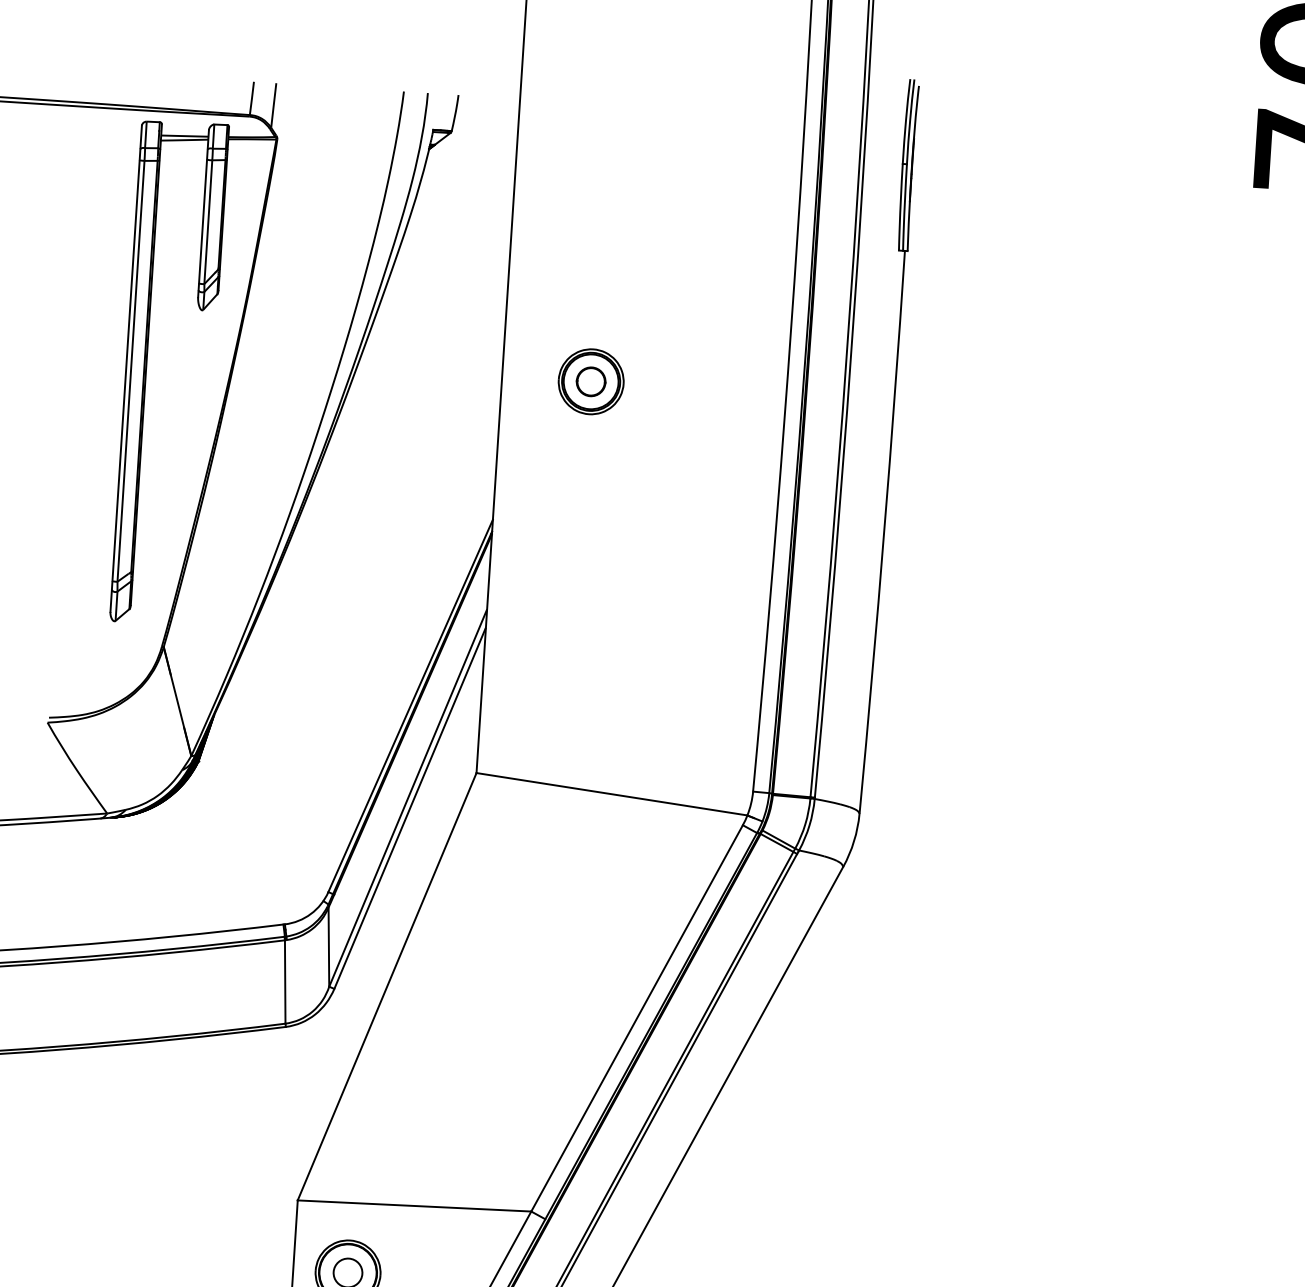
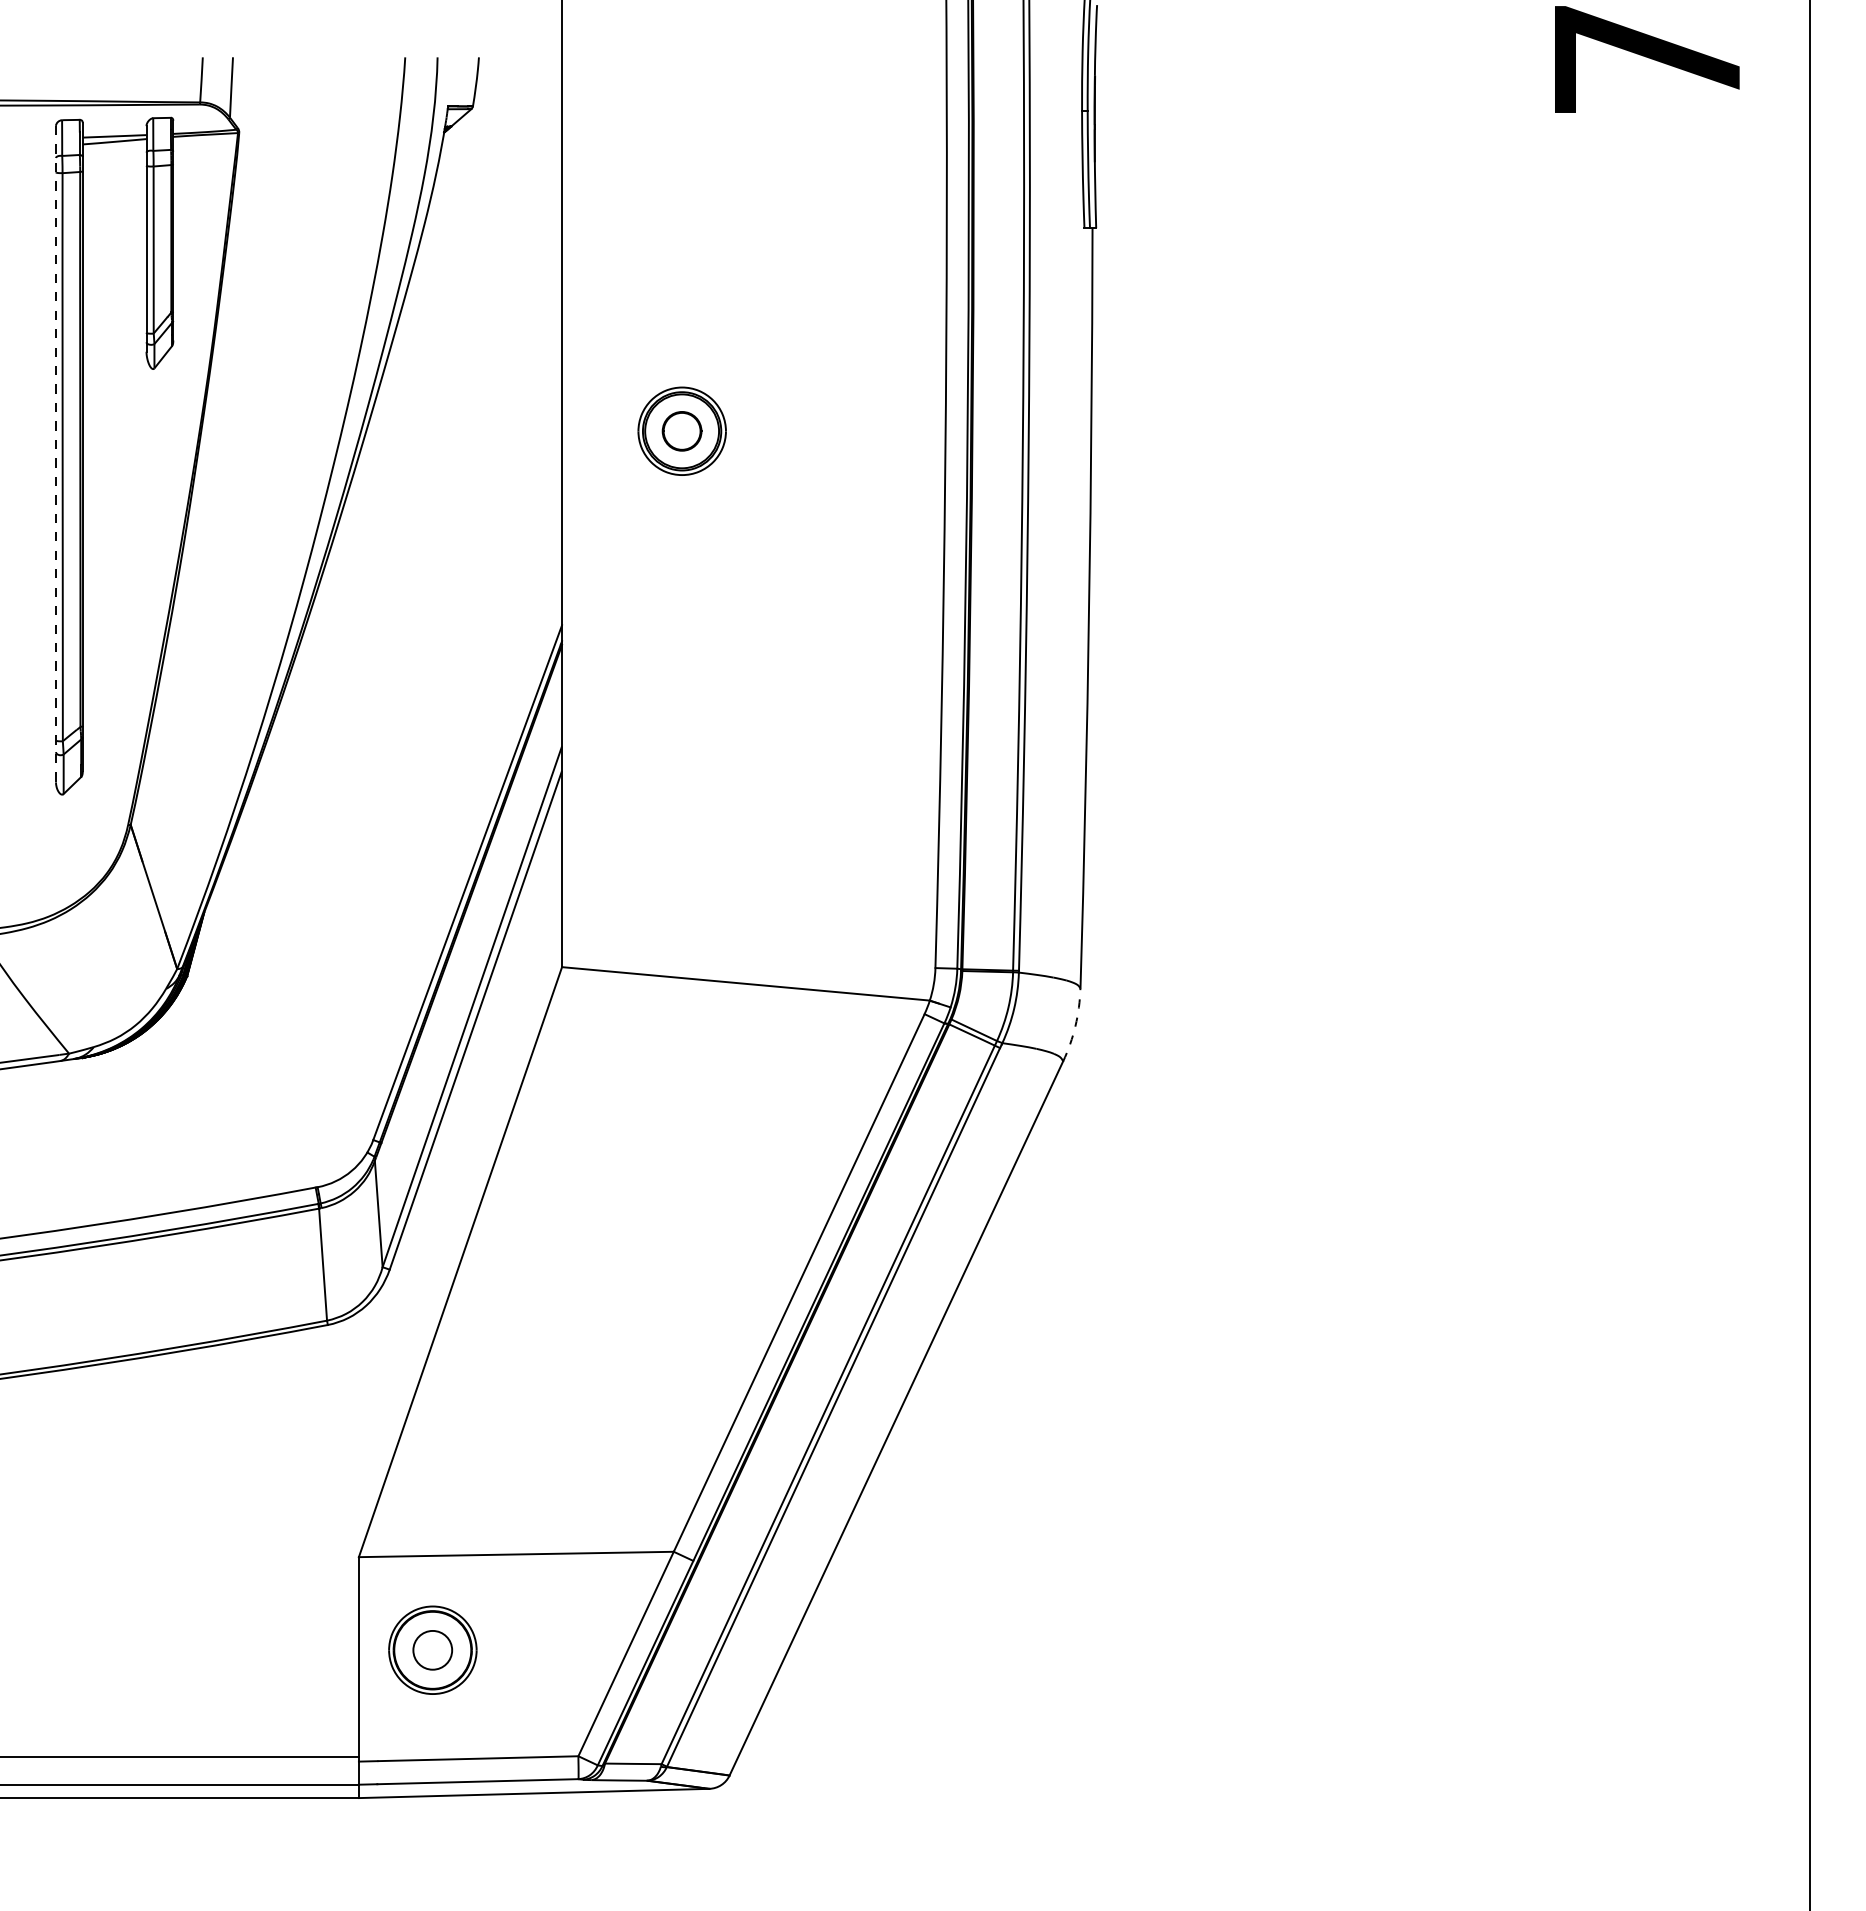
line: (126, 369) -> (56, 454), solid -> dashed
arc: (854, 841) -> (1075, 1026), solid -> dashed

